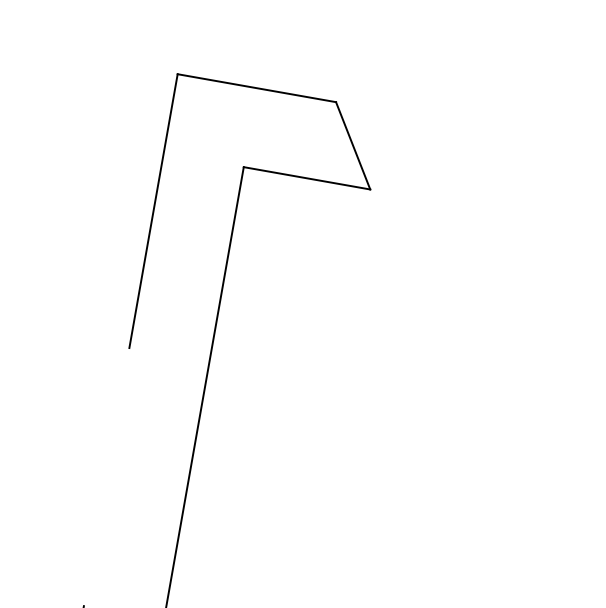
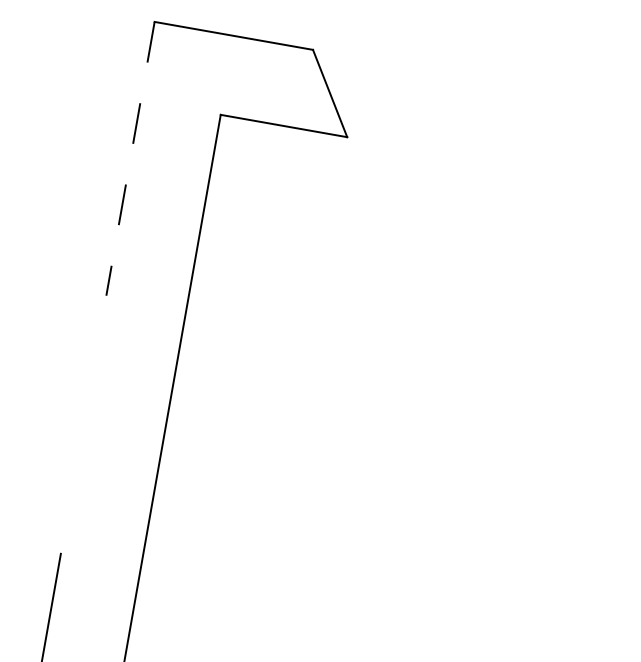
line: (153, 211) -> (130, 159), solid -> dashed

